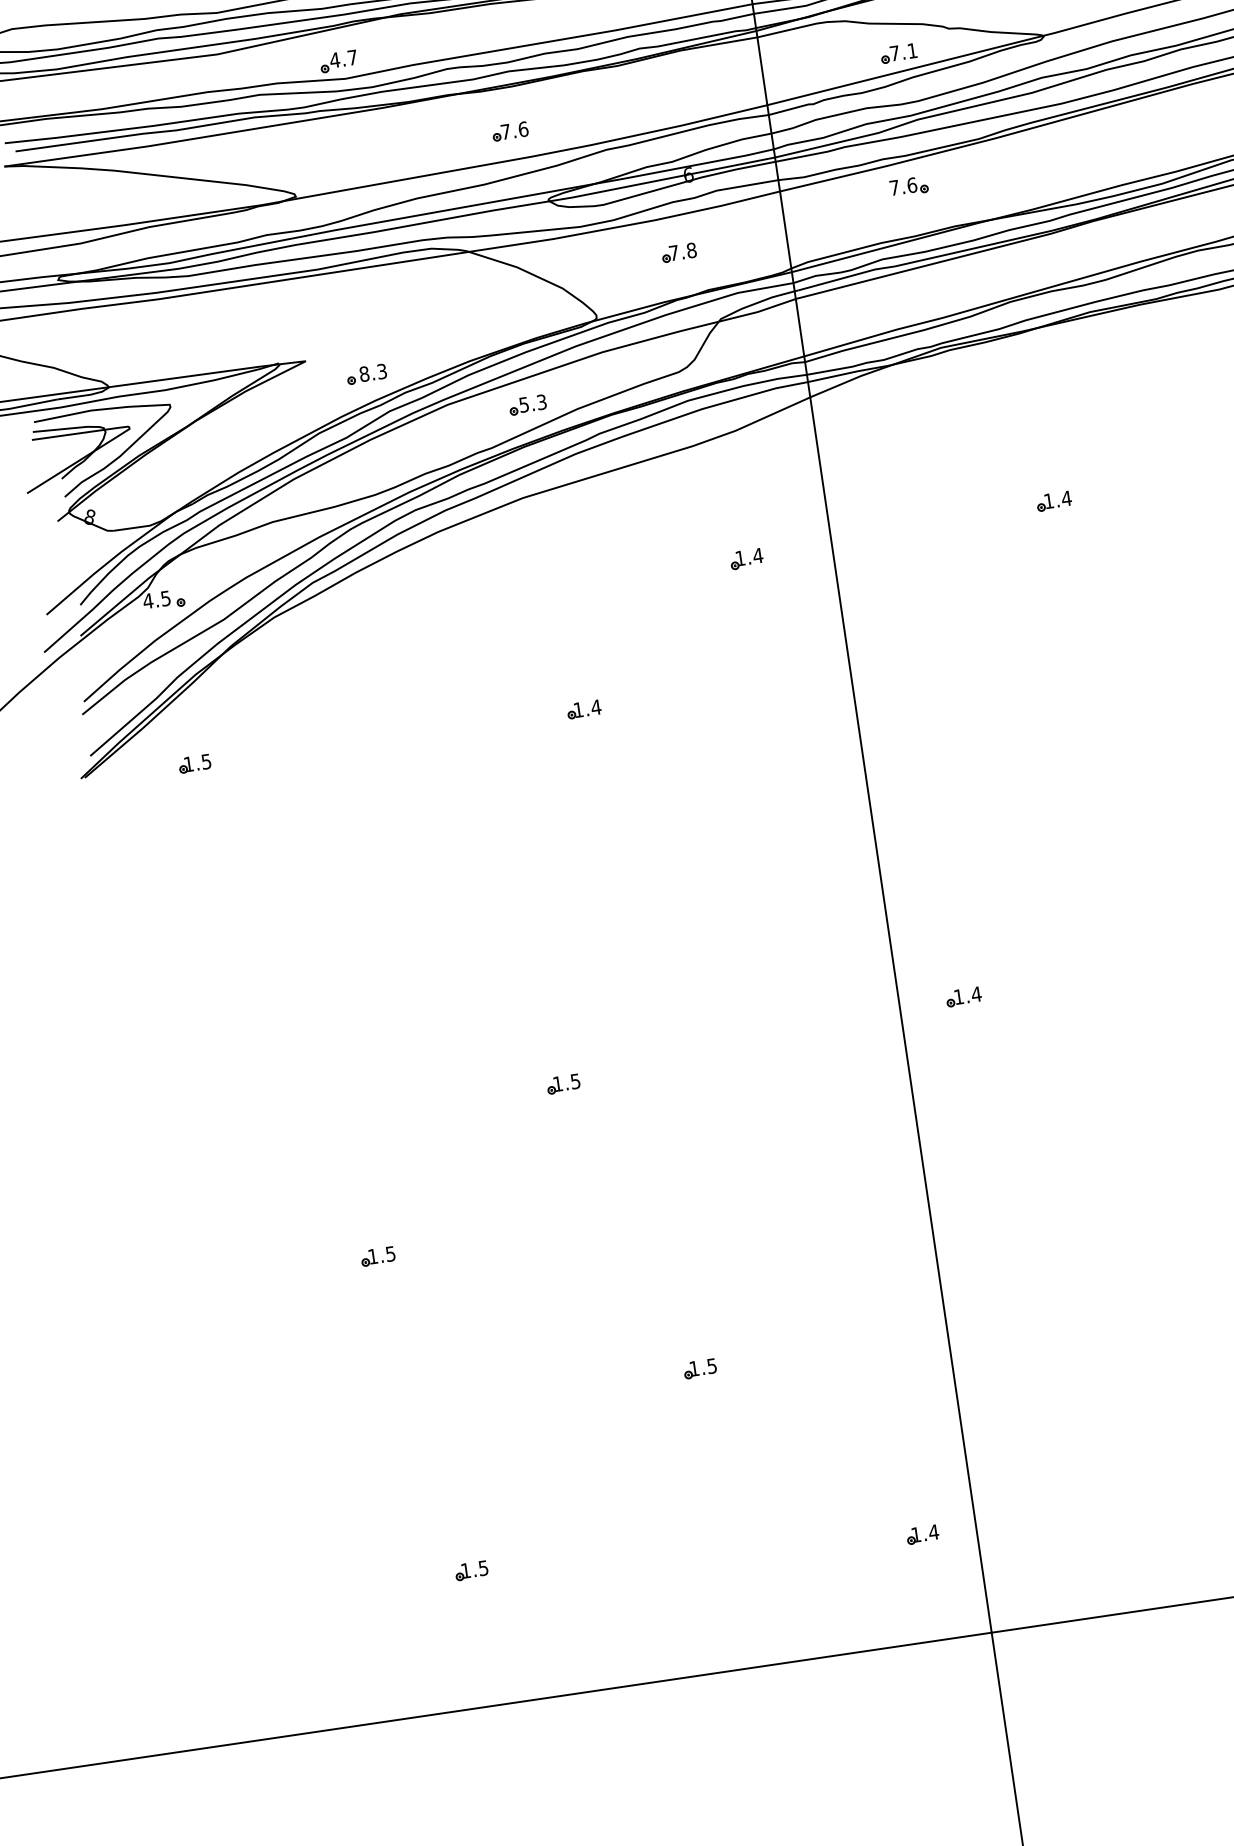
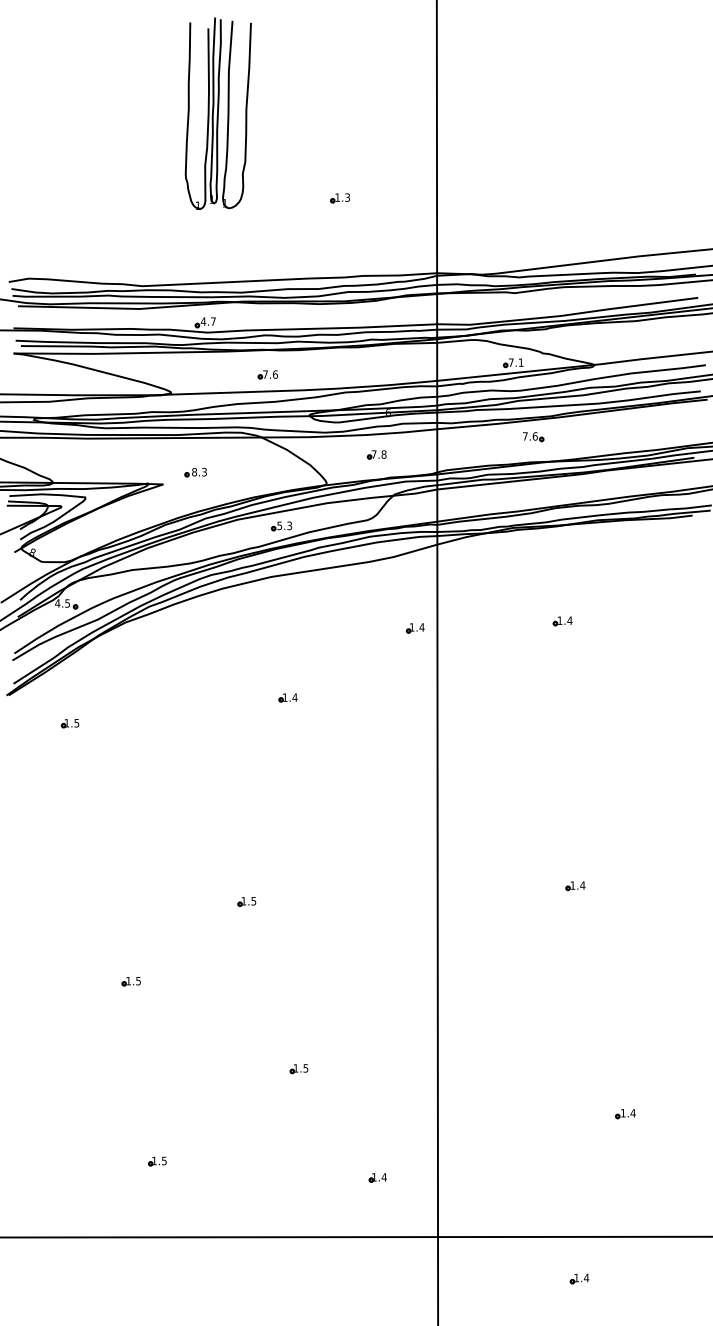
part: (509, 131) -> (267, 374), moved
part: (909, 187) -> (533, 437), moved
part: (366, 374) -> (195, 472), moved
part: (746, 559) -> (415, 628), moved
part: (193, 764) -> (69, 723), moved
part: (963, 997) -> (575, 886), moved
part: (921, 1534) -> (377, 1177), moved

